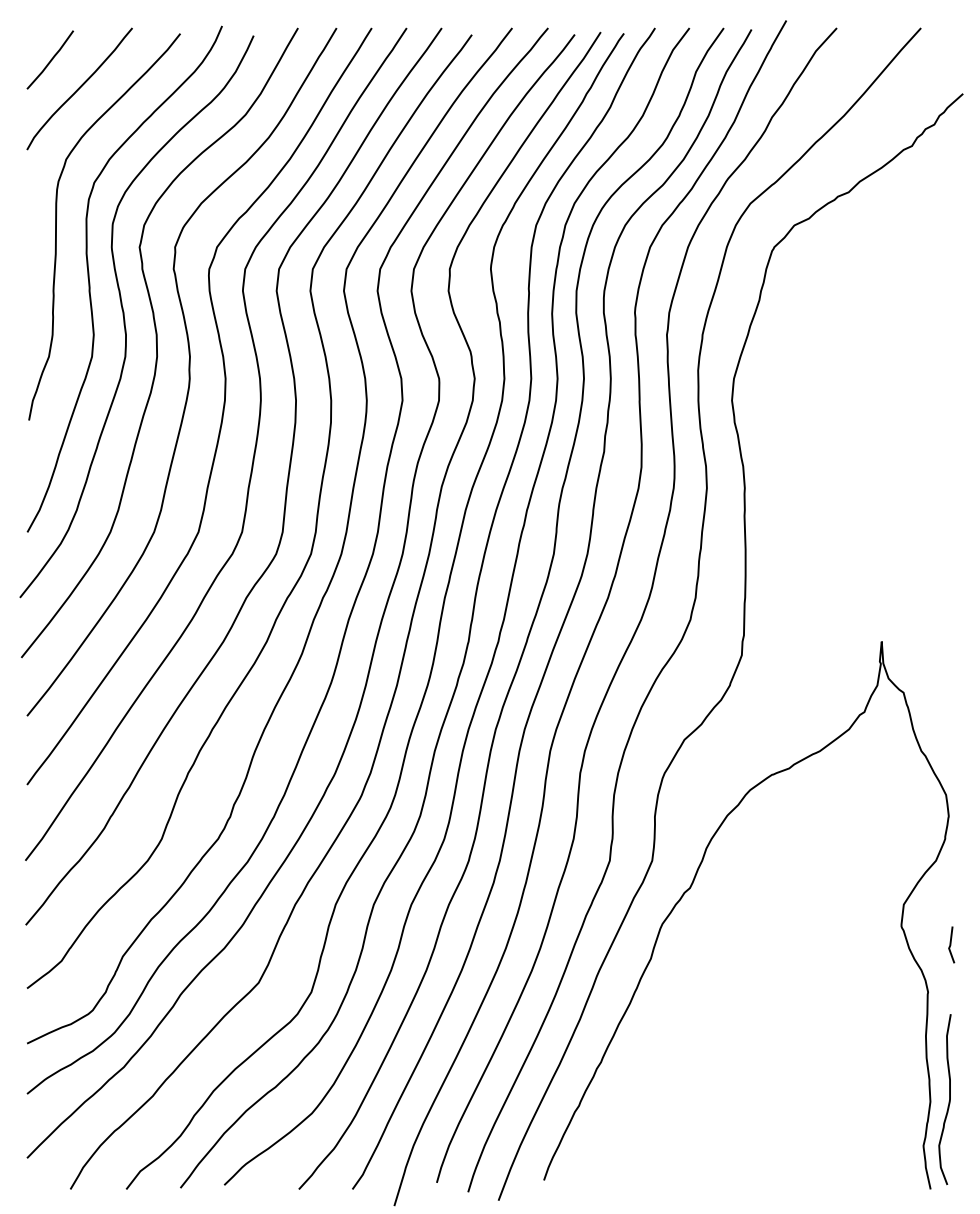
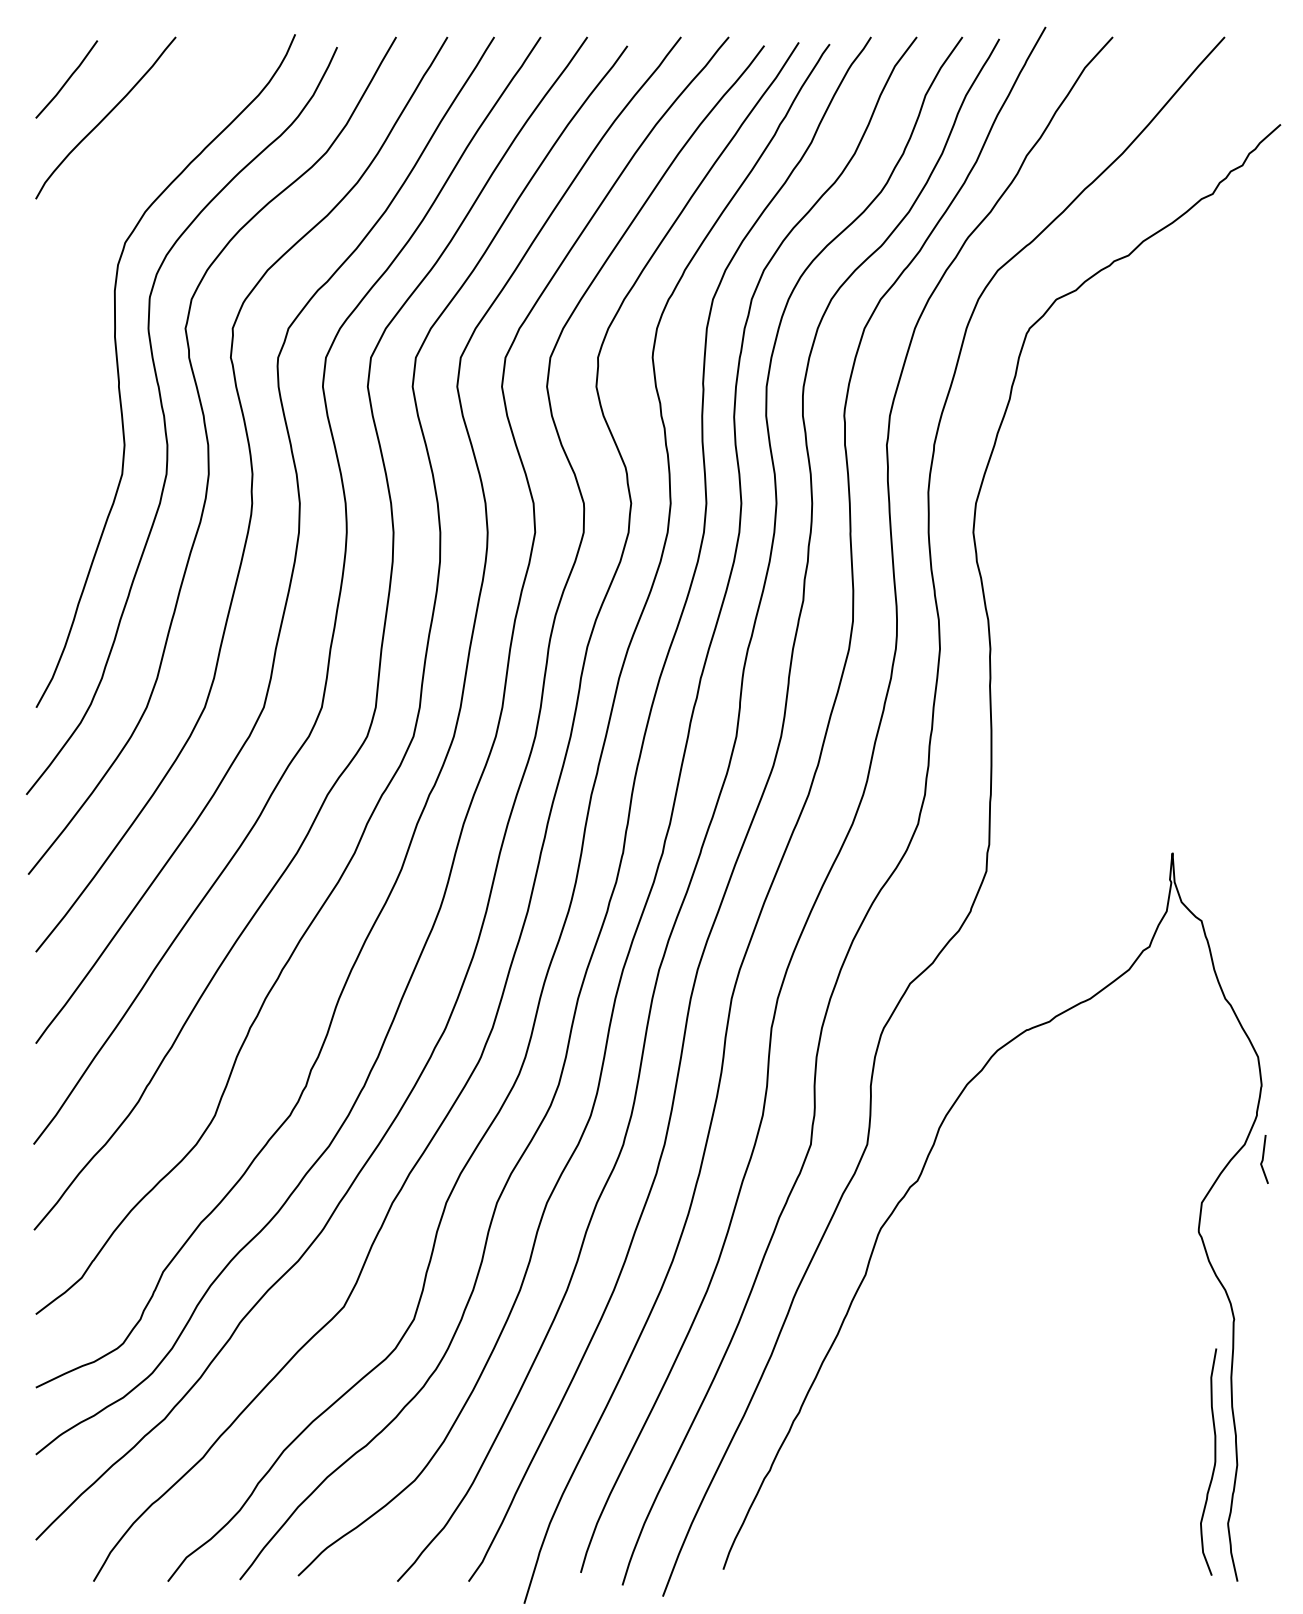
curve: (56, 226) -> (75, 301), removed
line: (950, 944) -> (1263, 1159), moved
curve: (949, 1099) -> (1214, 1461), moved

